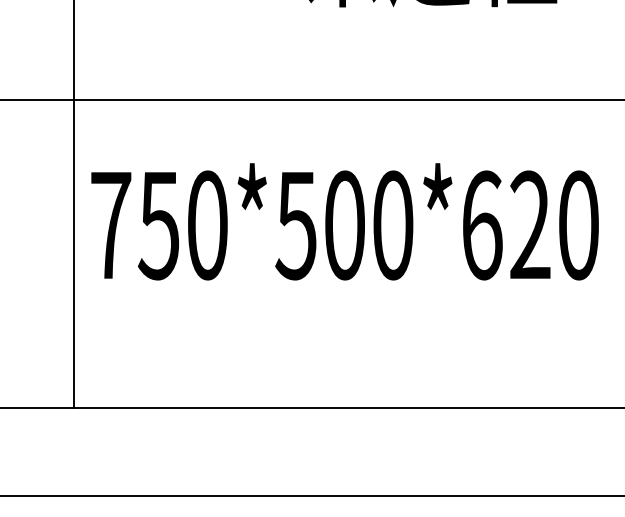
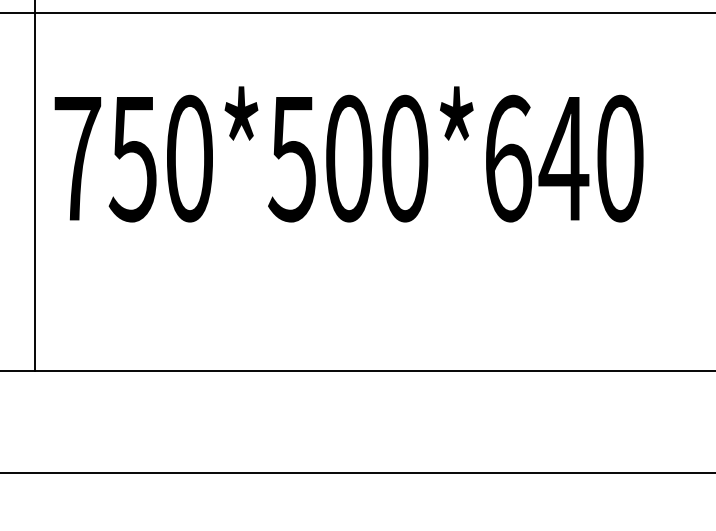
text: (530, 224) -> (564, 157), 750*500*620 -> 750*500*640

